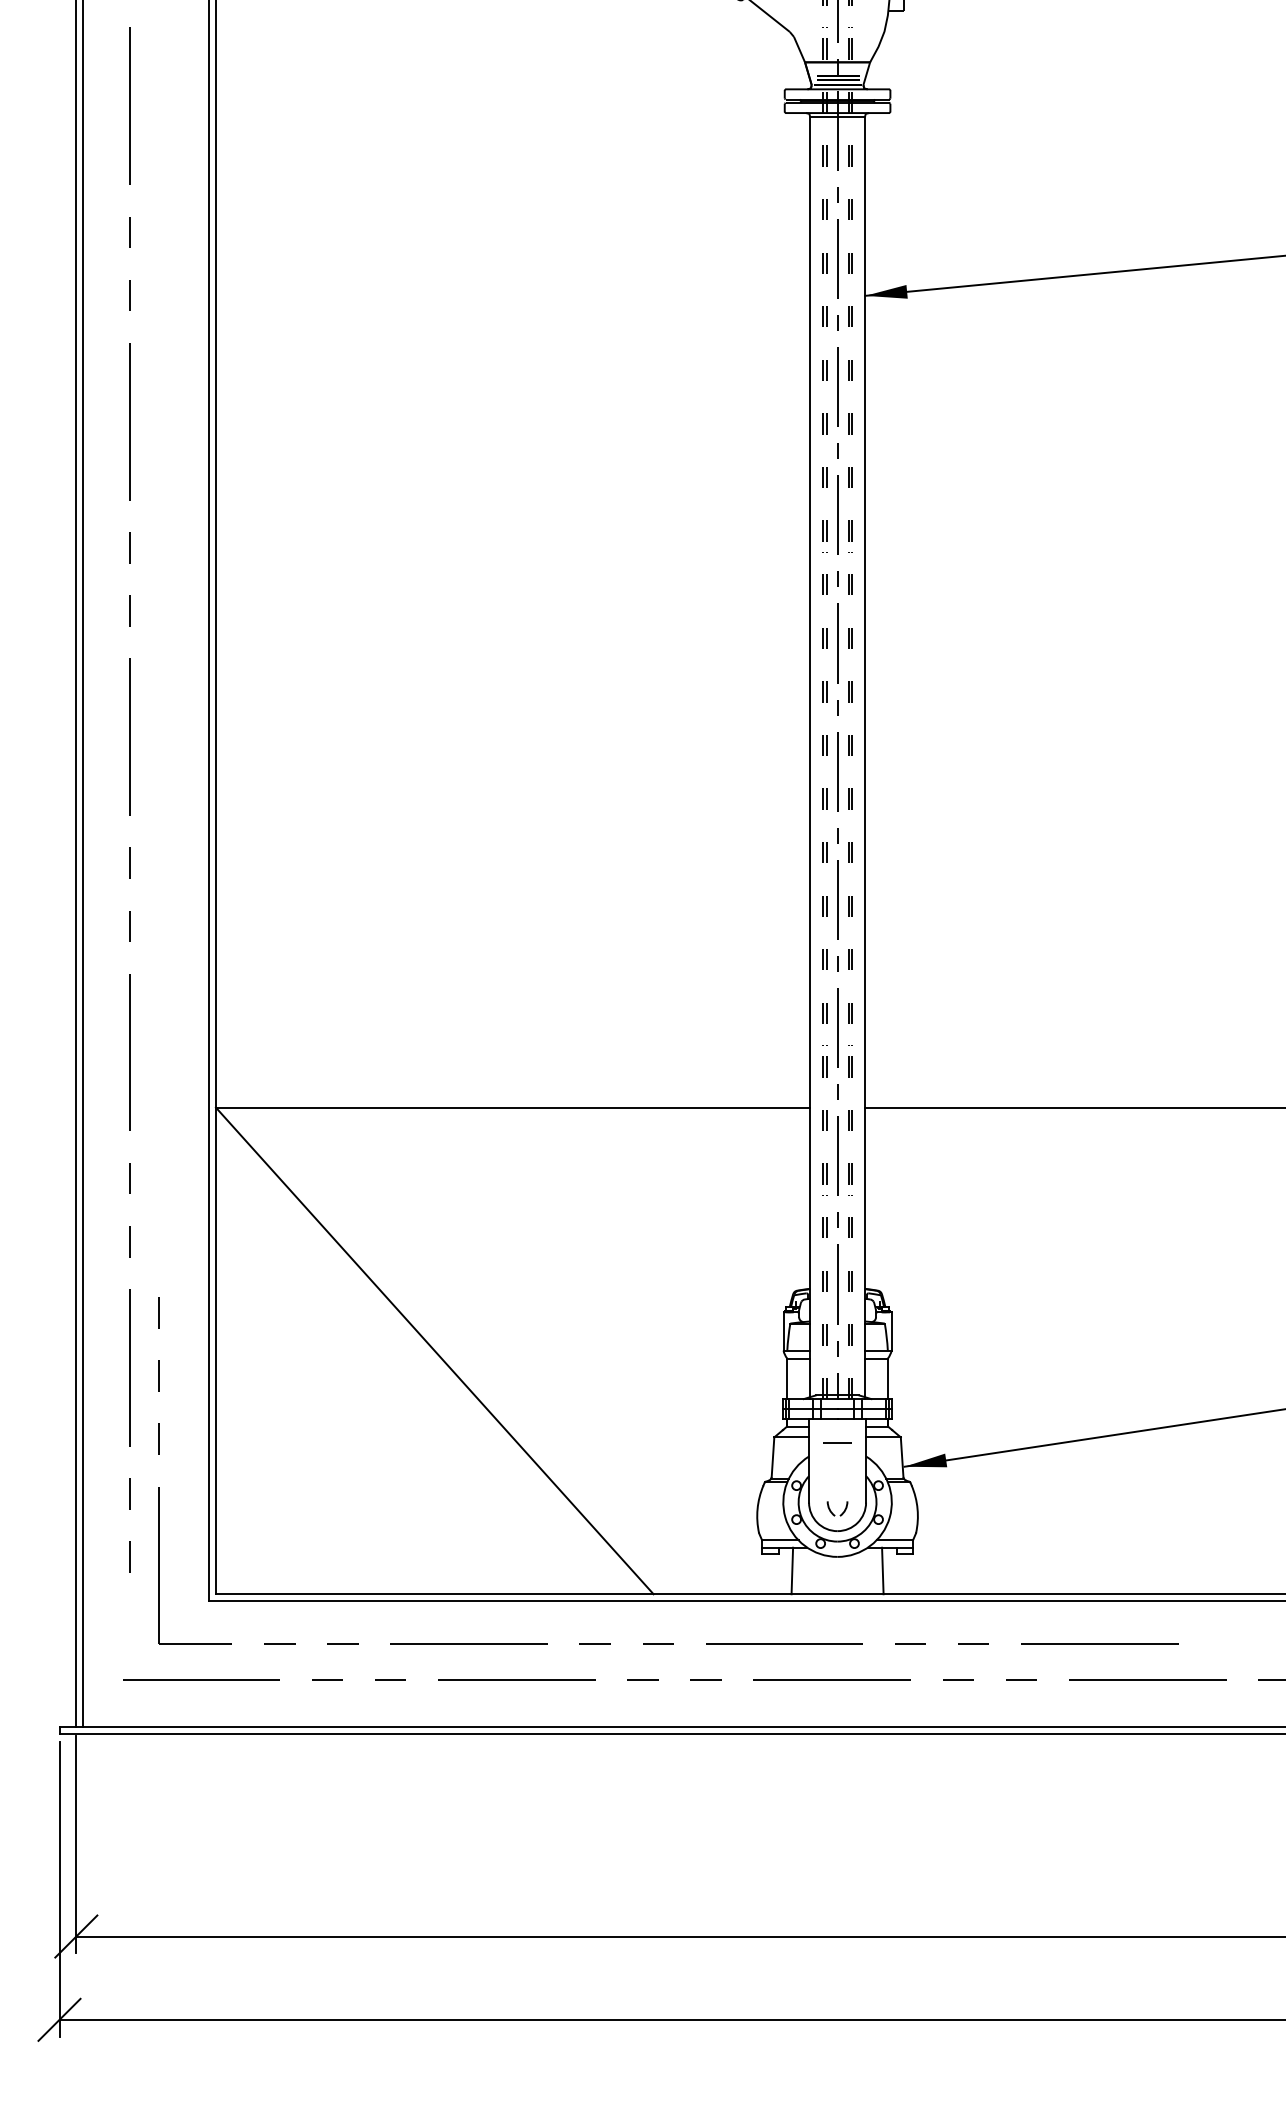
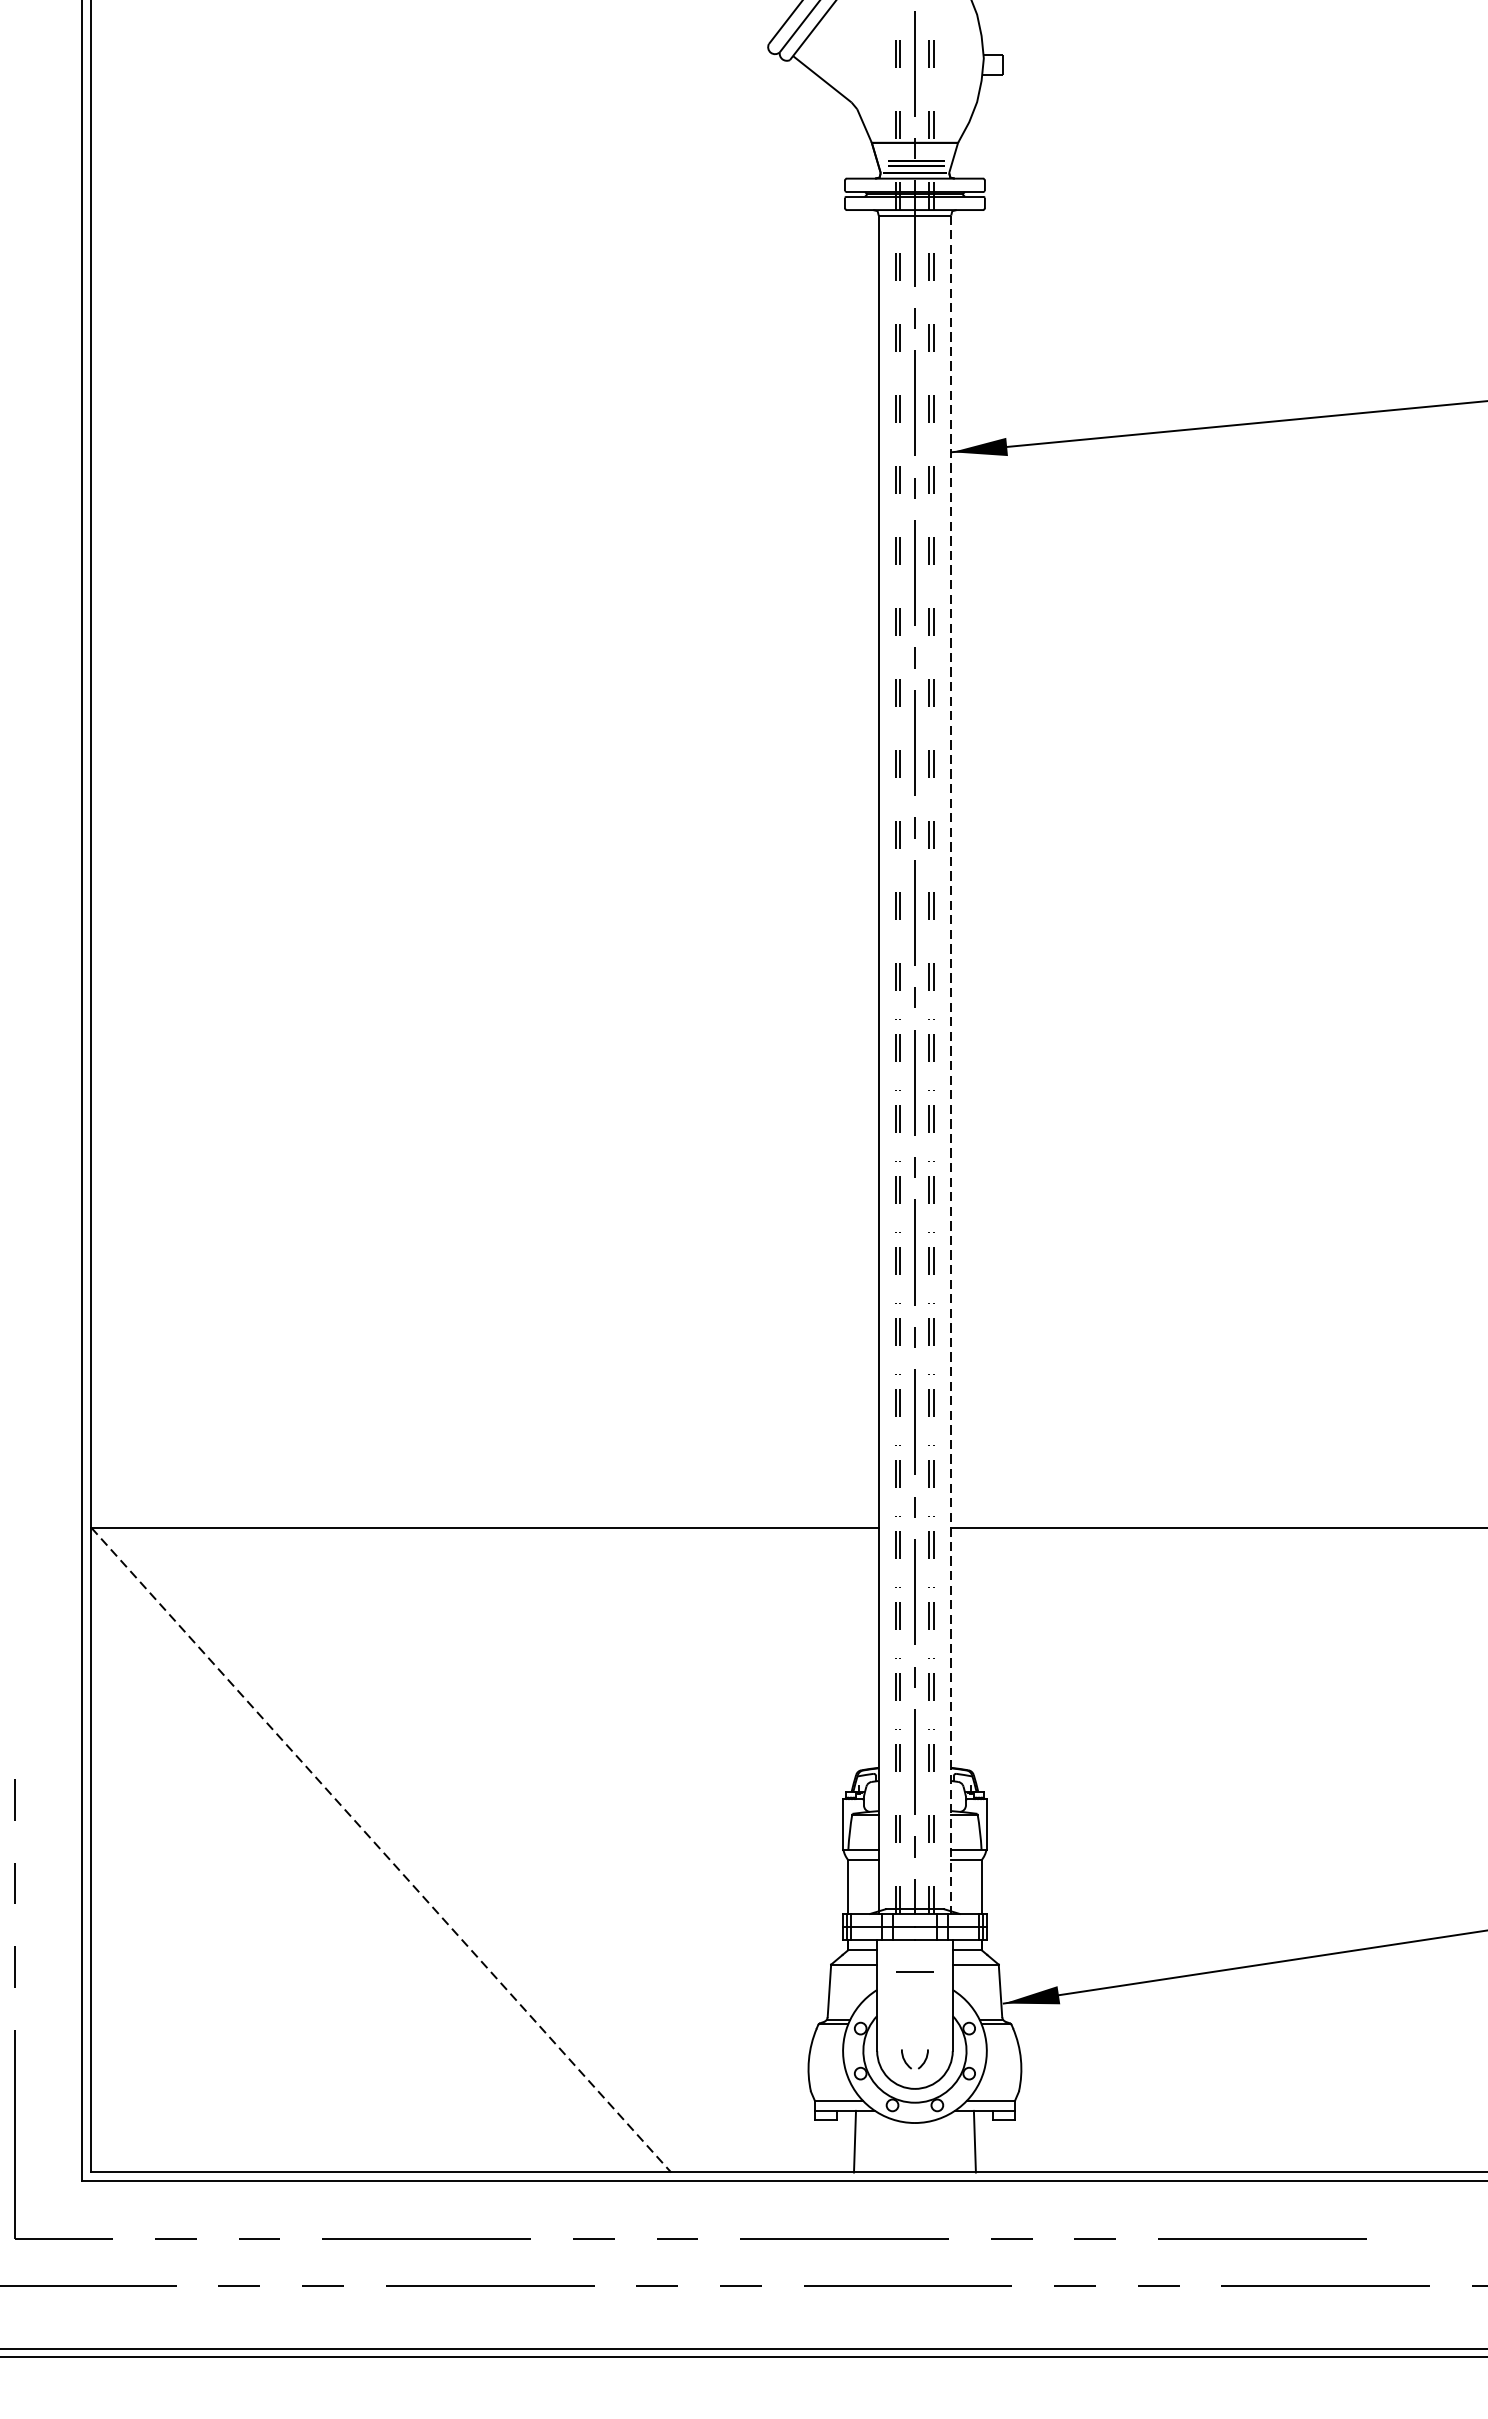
line: (864, 758) -> (950, 1065), solid -> dashed
line: (435, 1351) -> (382, 1850), solid -> dashed

